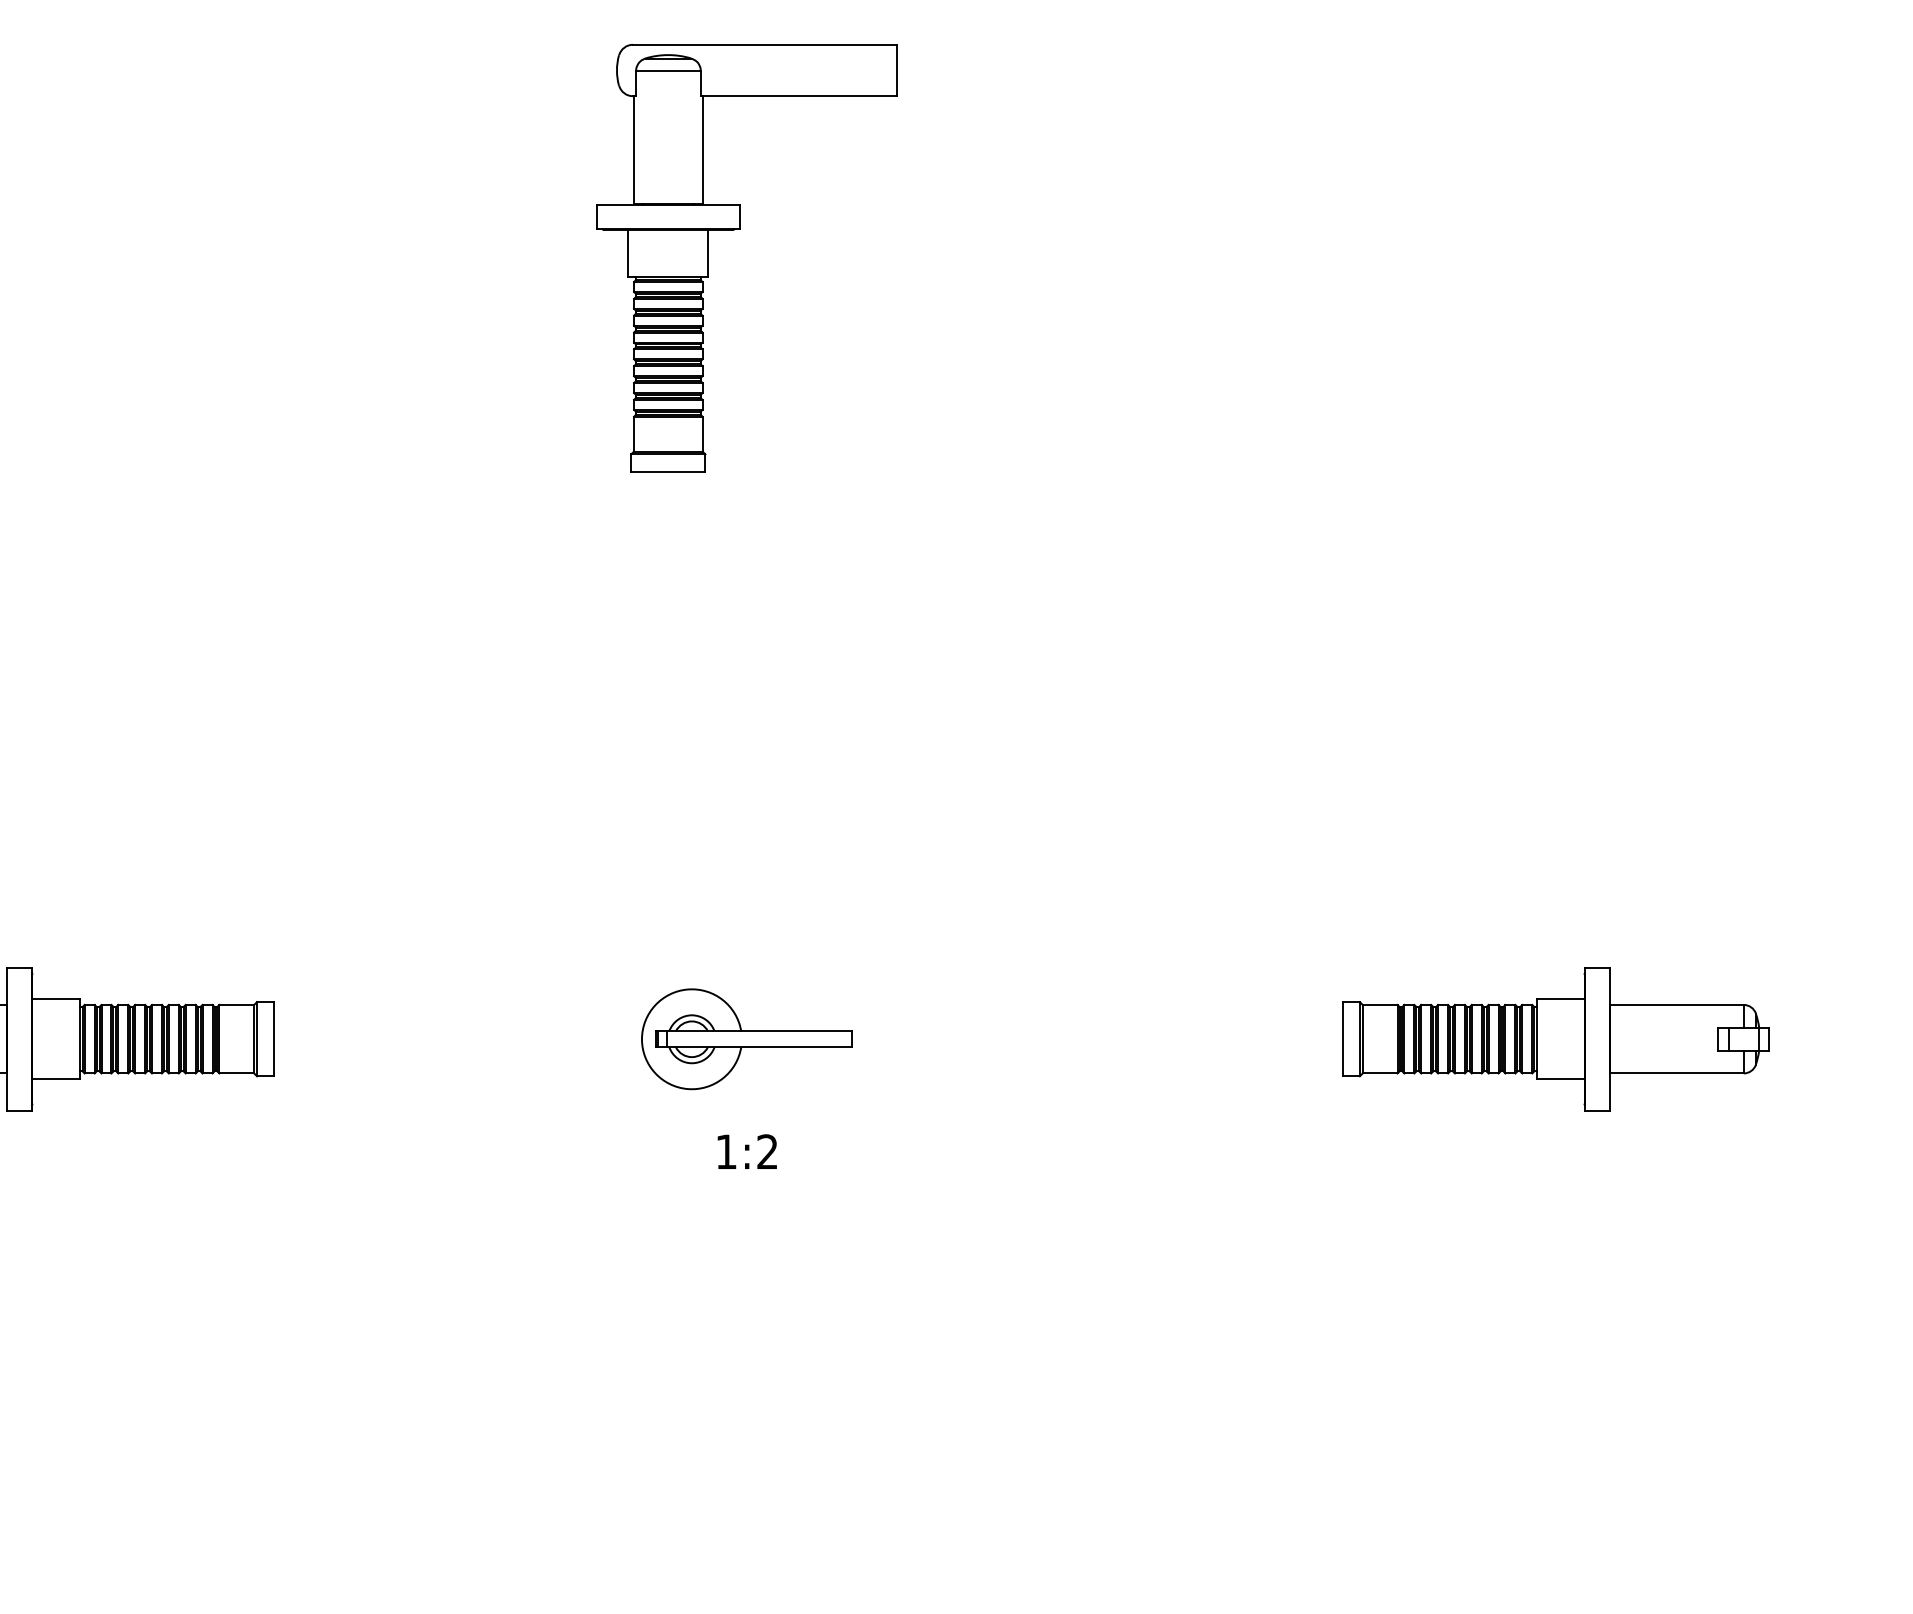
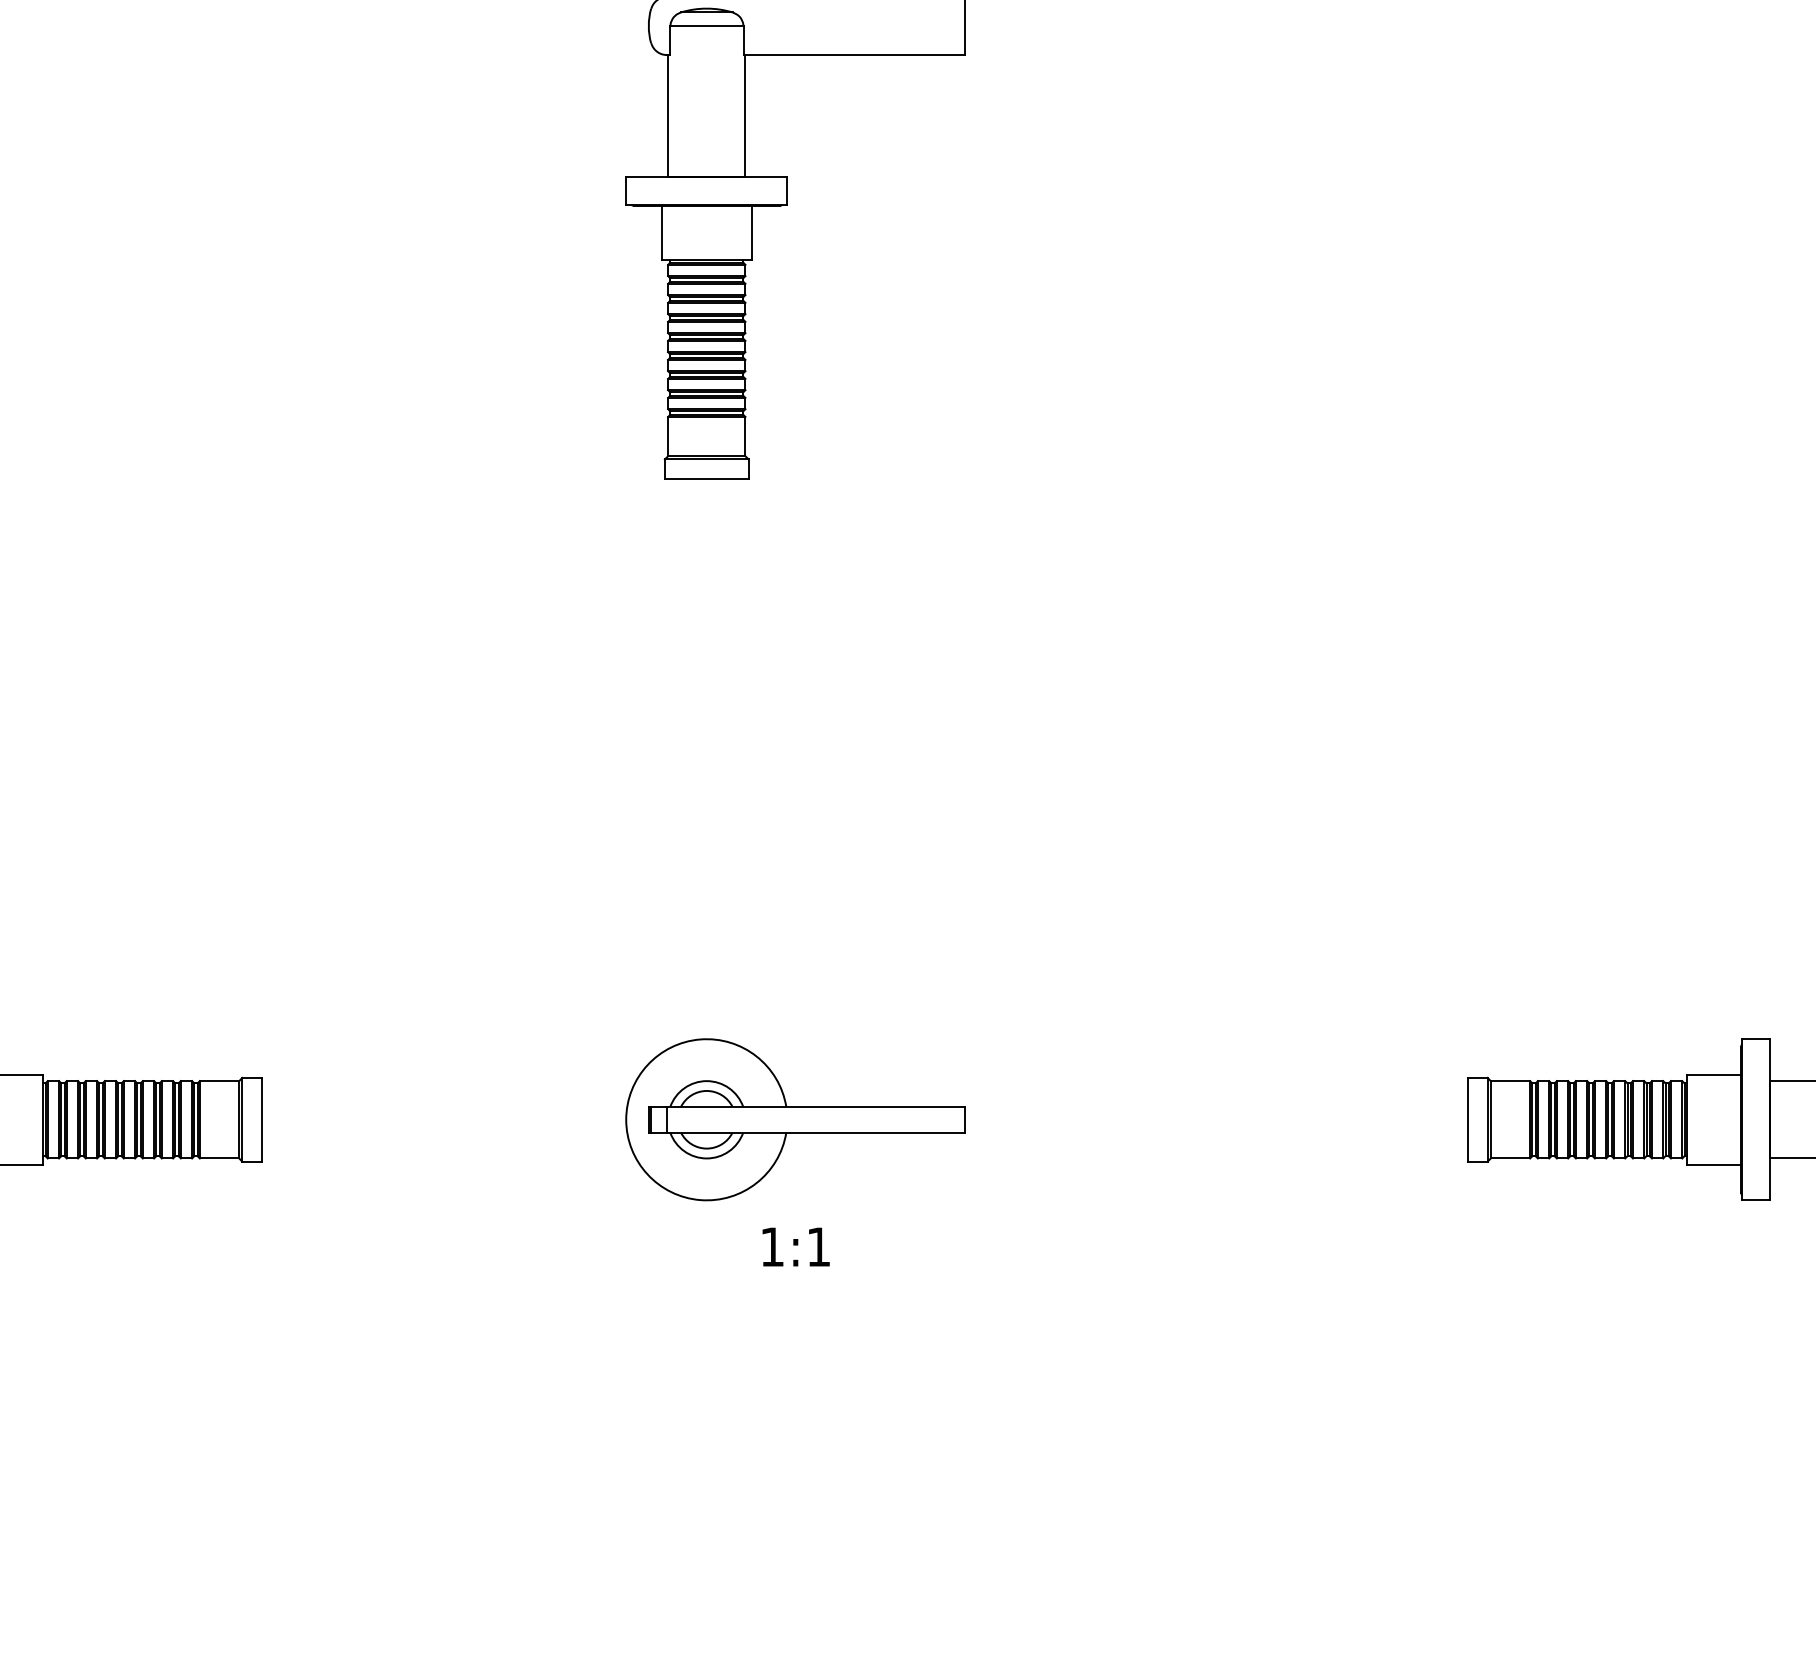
part: (746, 1039) -> (795, 1120), size x1.43
text: (767, 1151) -> (818, 1246), 1:2 -> 1:1

